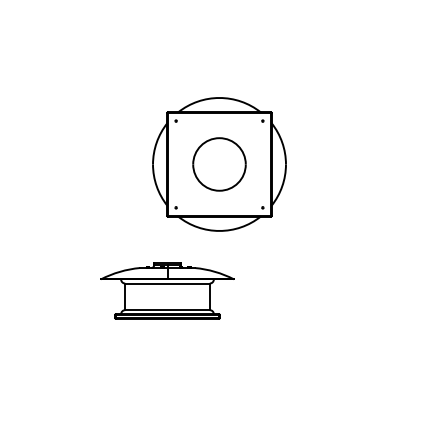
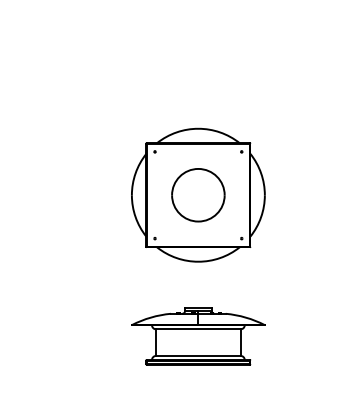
part: (167, 290) -> (198, 336), moved

